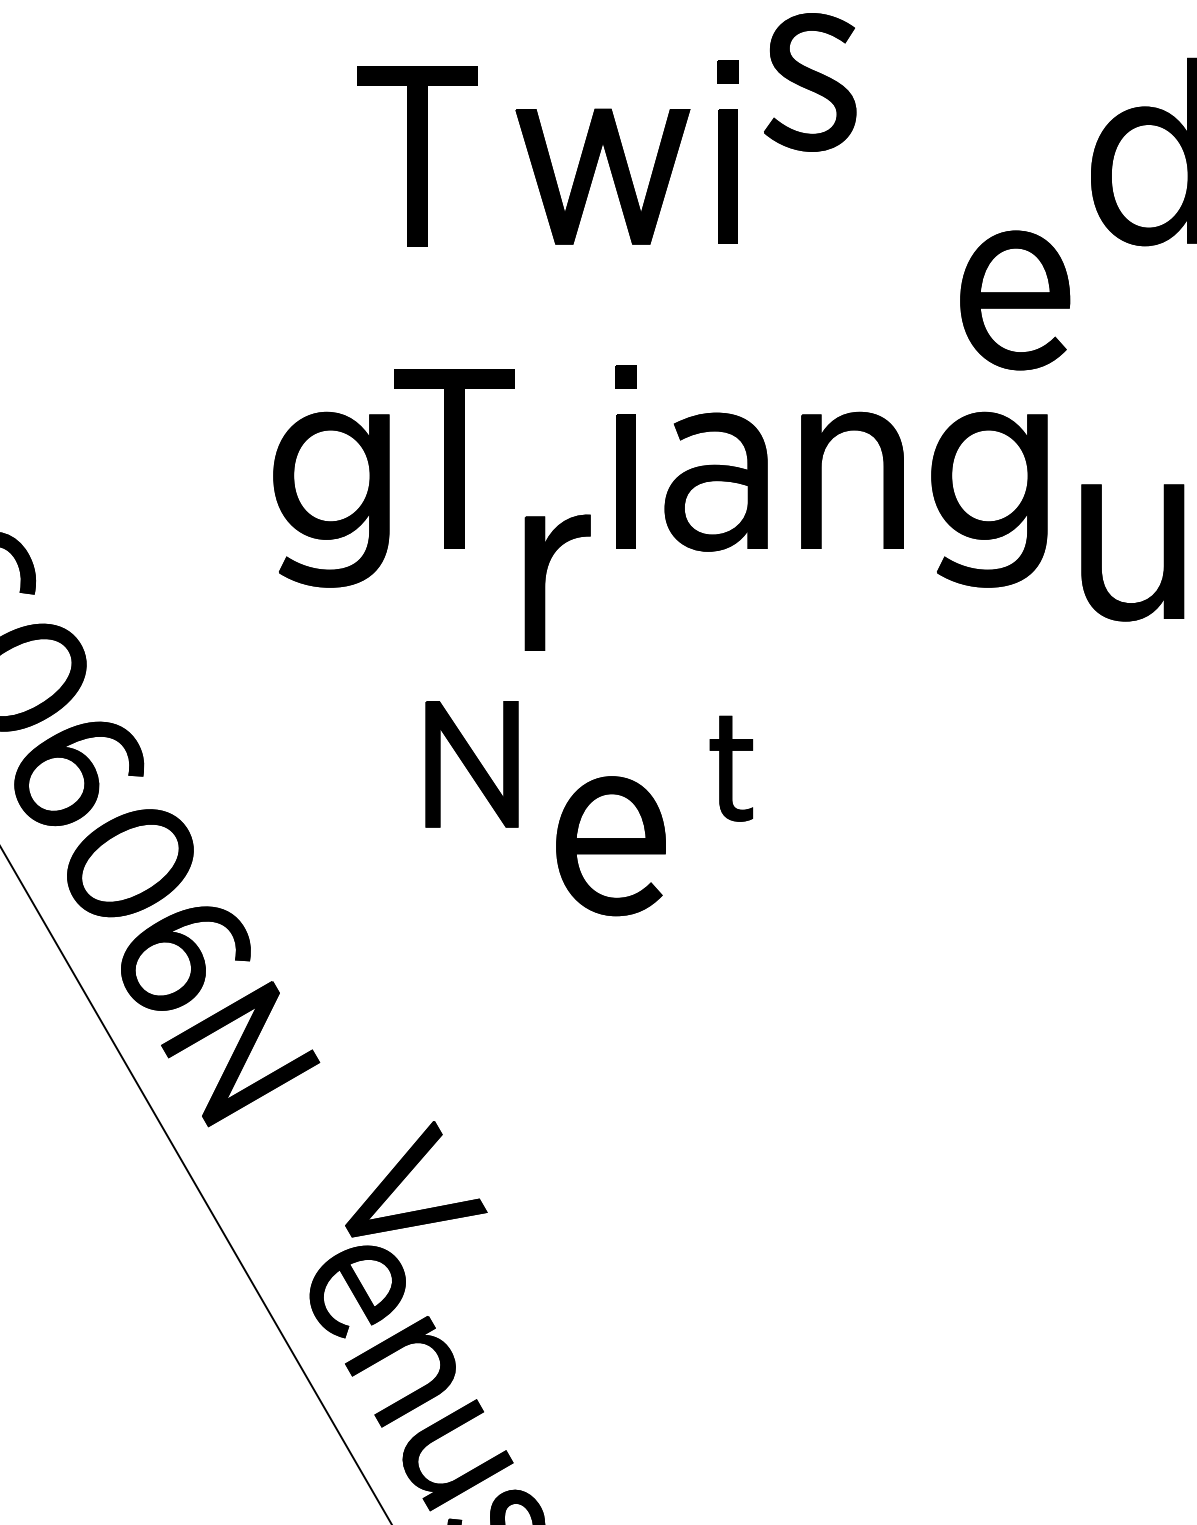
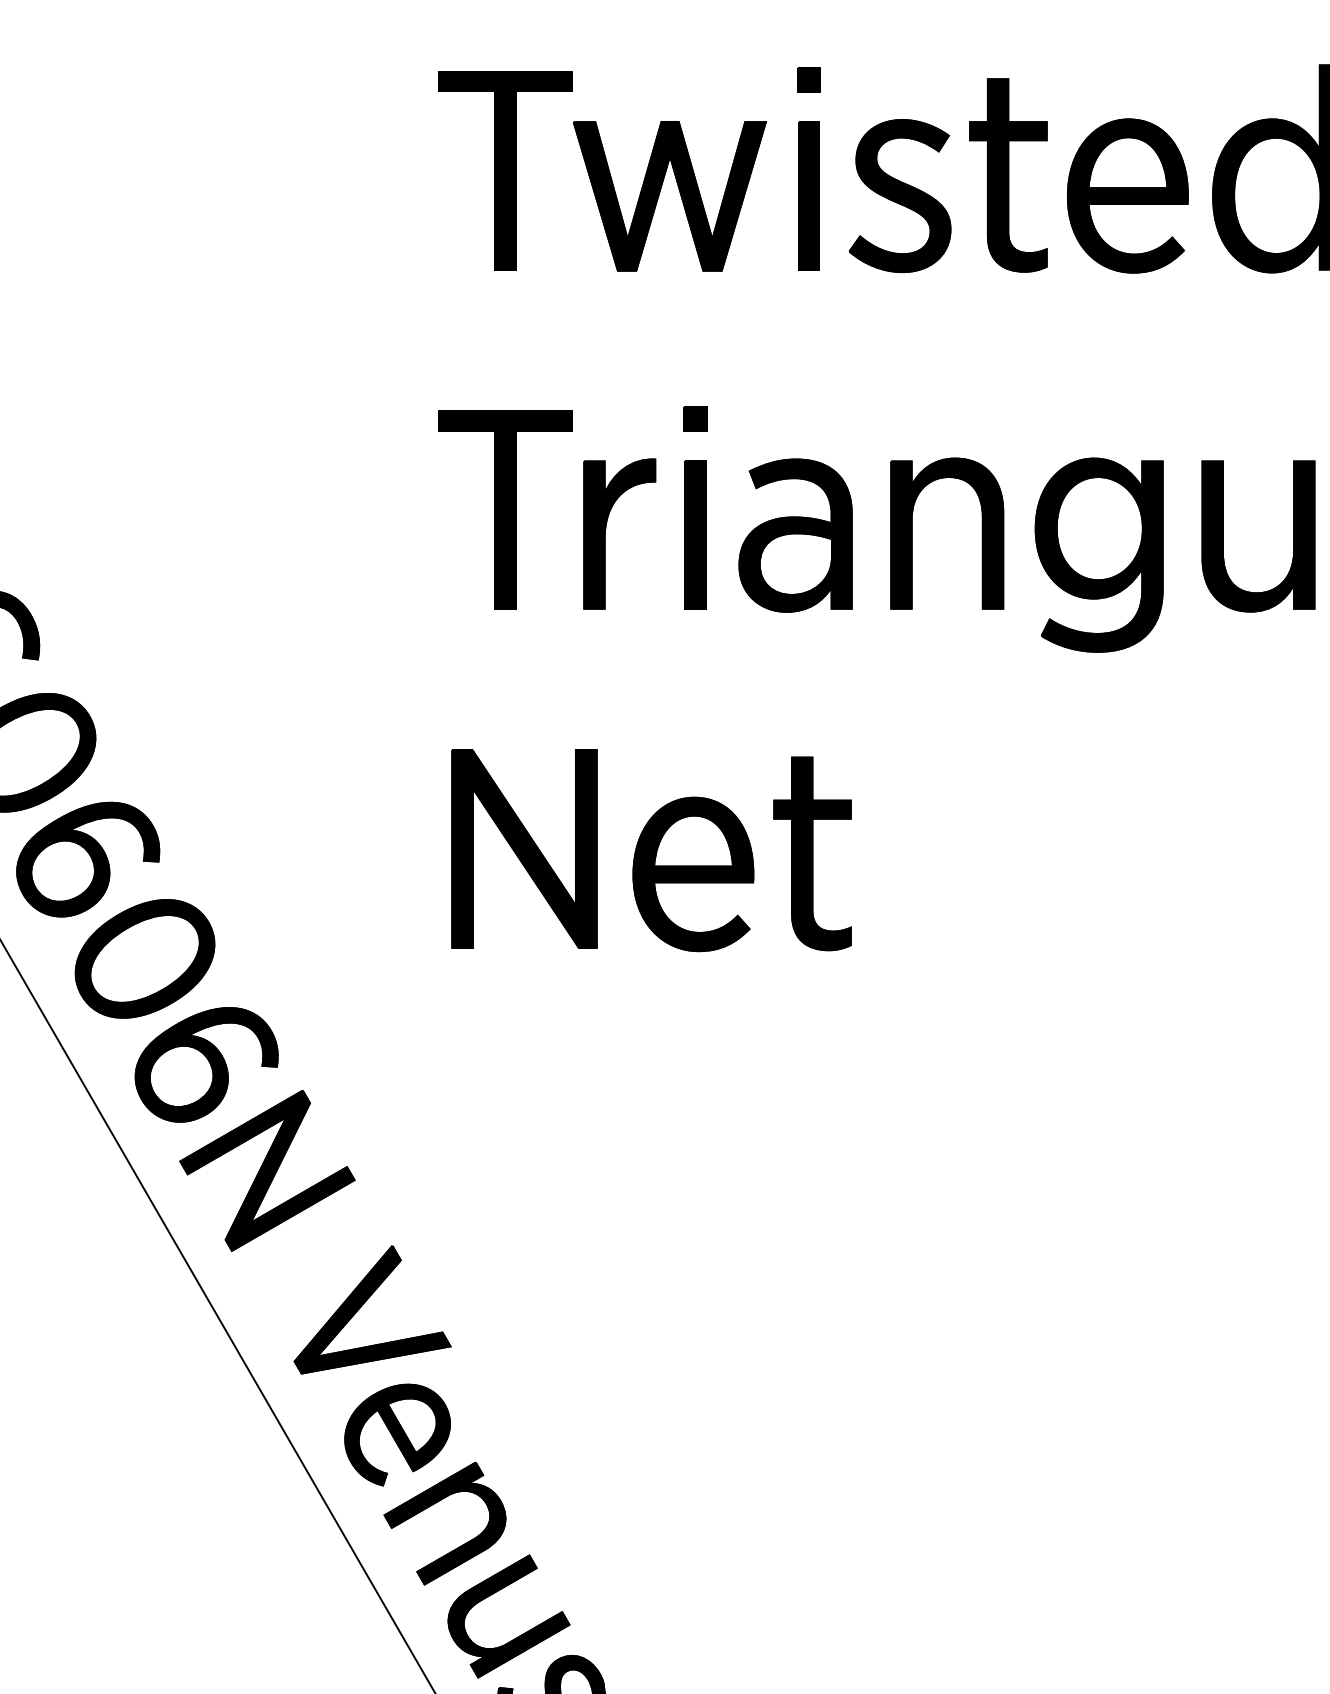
part: (810, 82) -> (900, 196), moved
part: (417, 156) -> (505, 170), moved
part: (907, 157) -> (1008, 174), added
part: (1015, 300) -> (1128, 196), moved
part: (331, 499) -> (368, 554), removed
part: (1101, 552) -> (1223, 535), moved
part: (545, 582) -> (606, 533), moved
part: (471, 764) -> (523, 849), size x1.43
part: (731, 768) -> (812, 853), size x1.67
part: (610, 846) -> (692, 874), moved
part: (410, 1172) -> (366, 1302), moved

